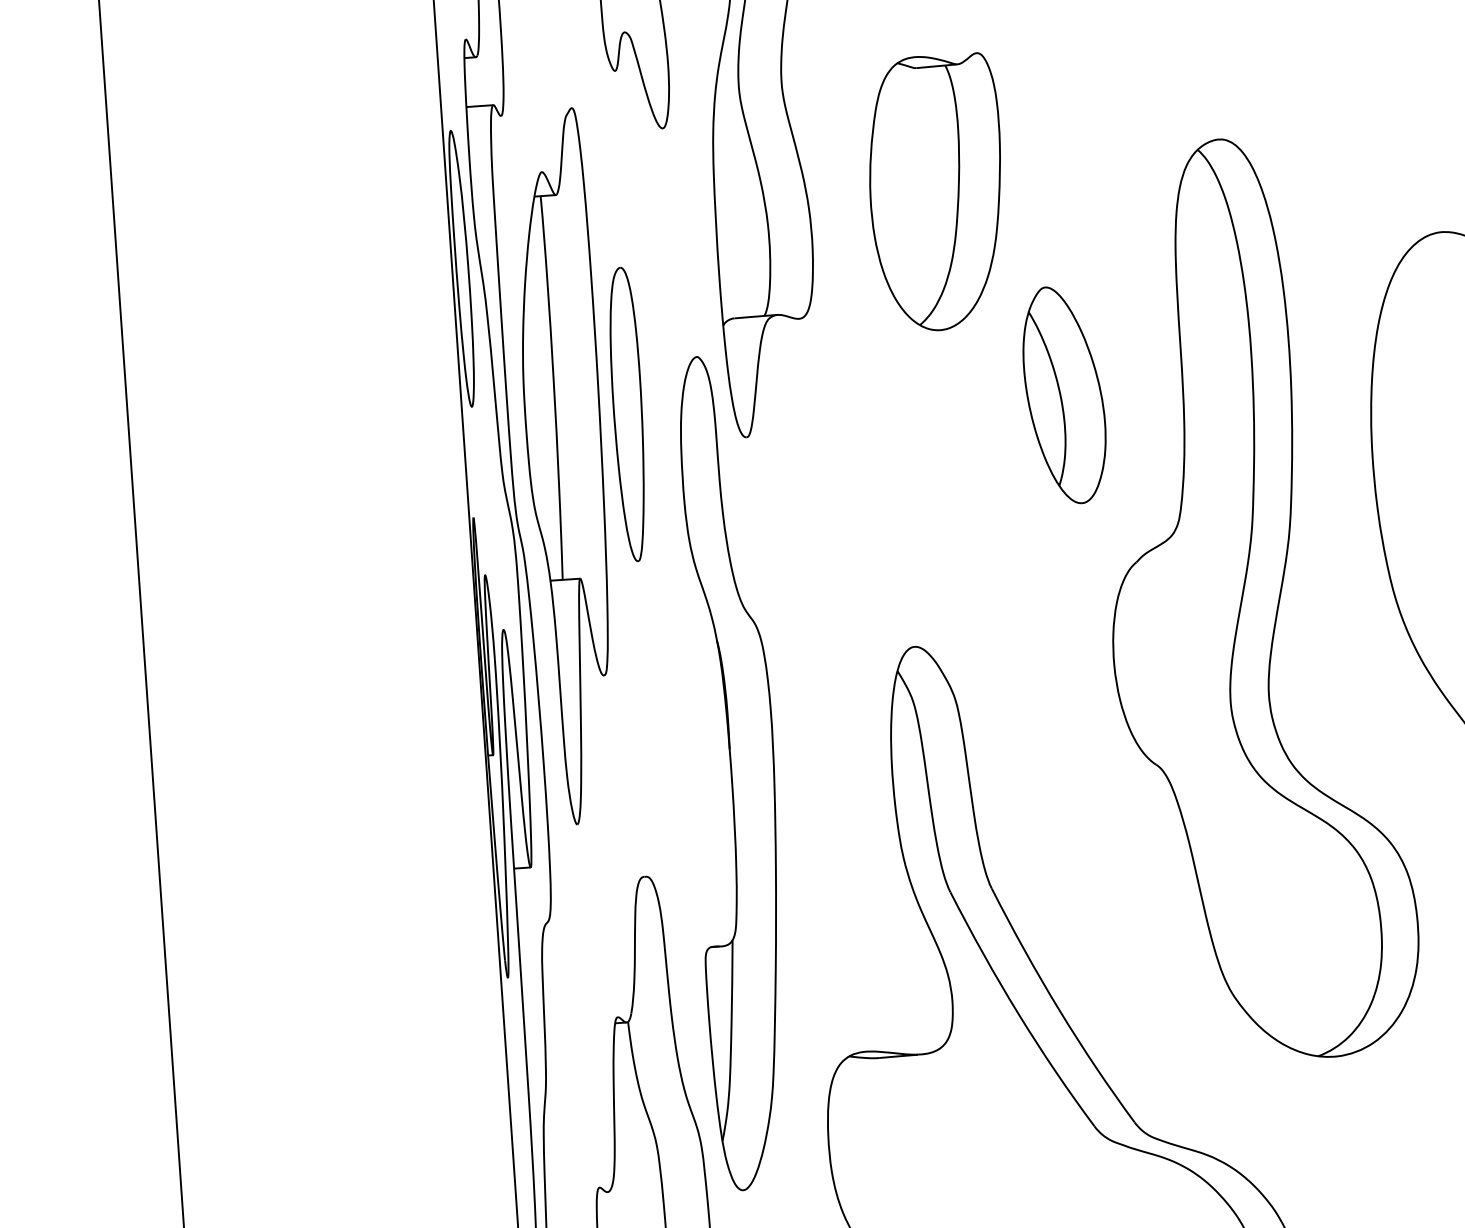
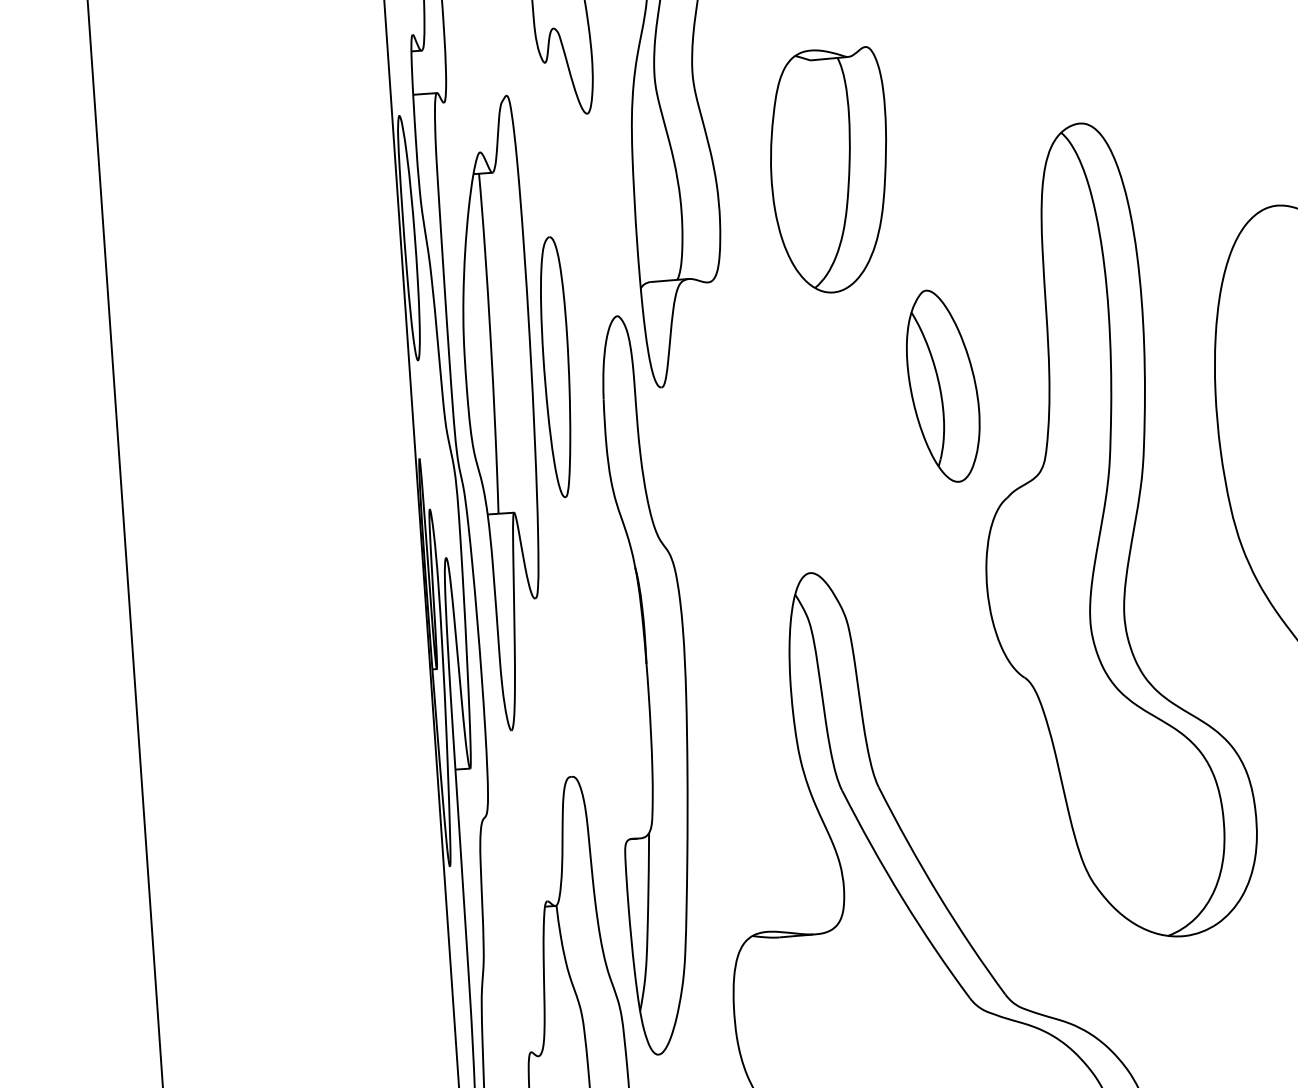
part: (1064, 394) -> (943, 385), moved

